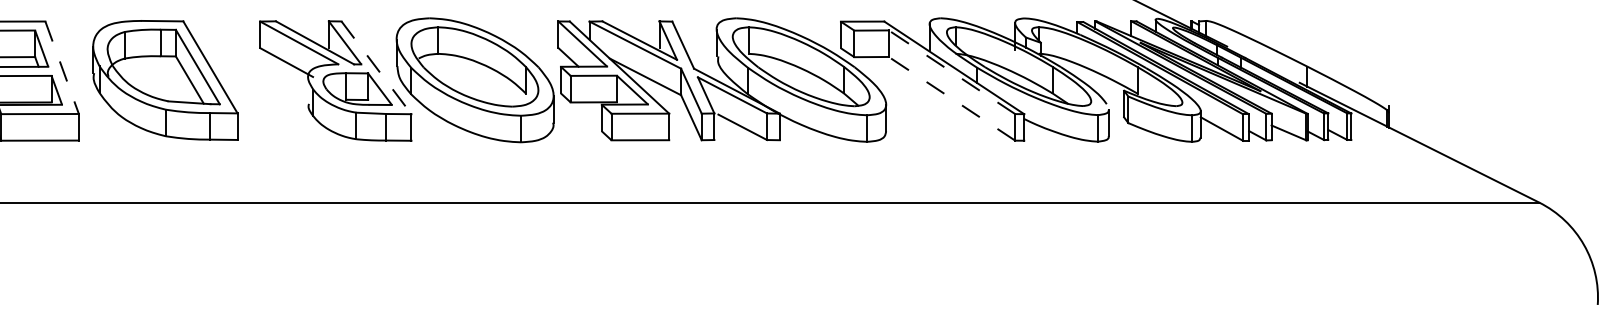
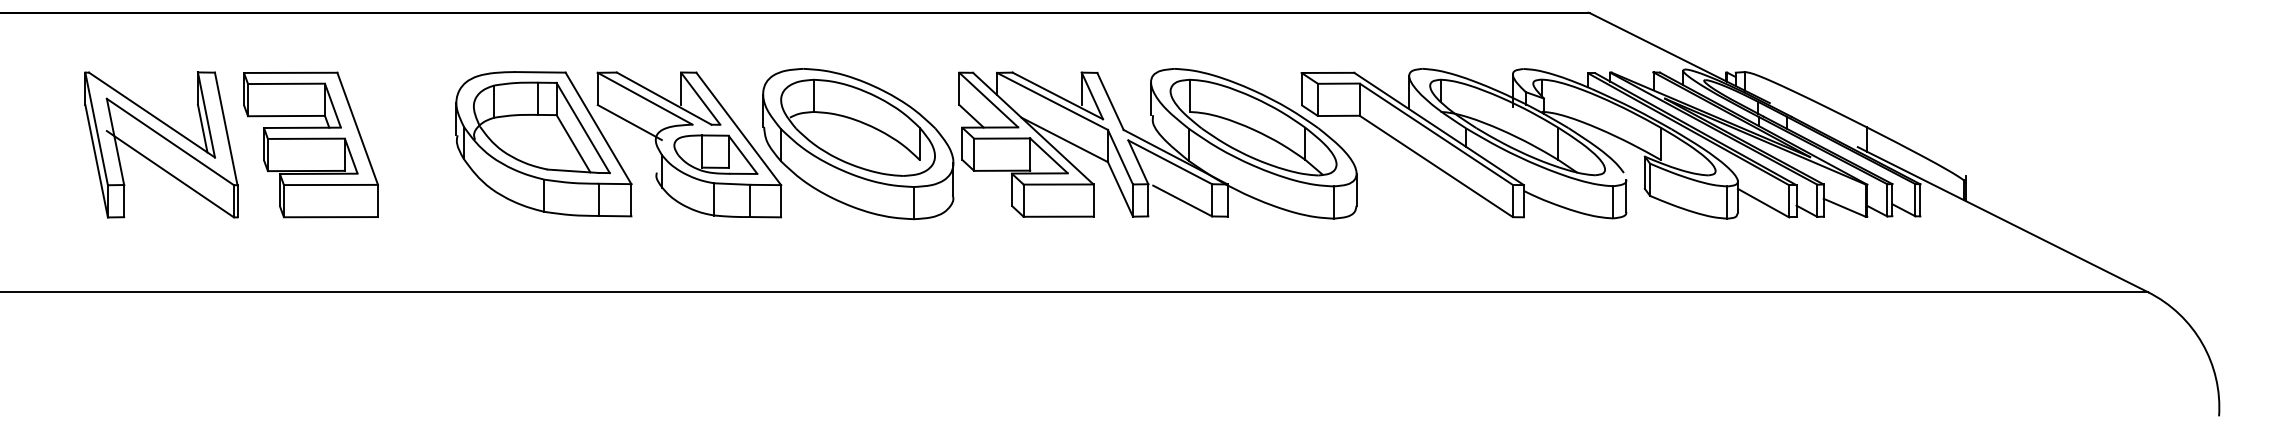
line: (61, 67) -> (357, 128), dashed -> solid
line: (377, 68) -> (739, 129), dashed -> solid
line: (951, 71) -> (1435, 133), dashed -> solid
part: (165, 80) -> (543, 144), moved
line: (951, 98) -> (1435, 165), dashed -> solid

